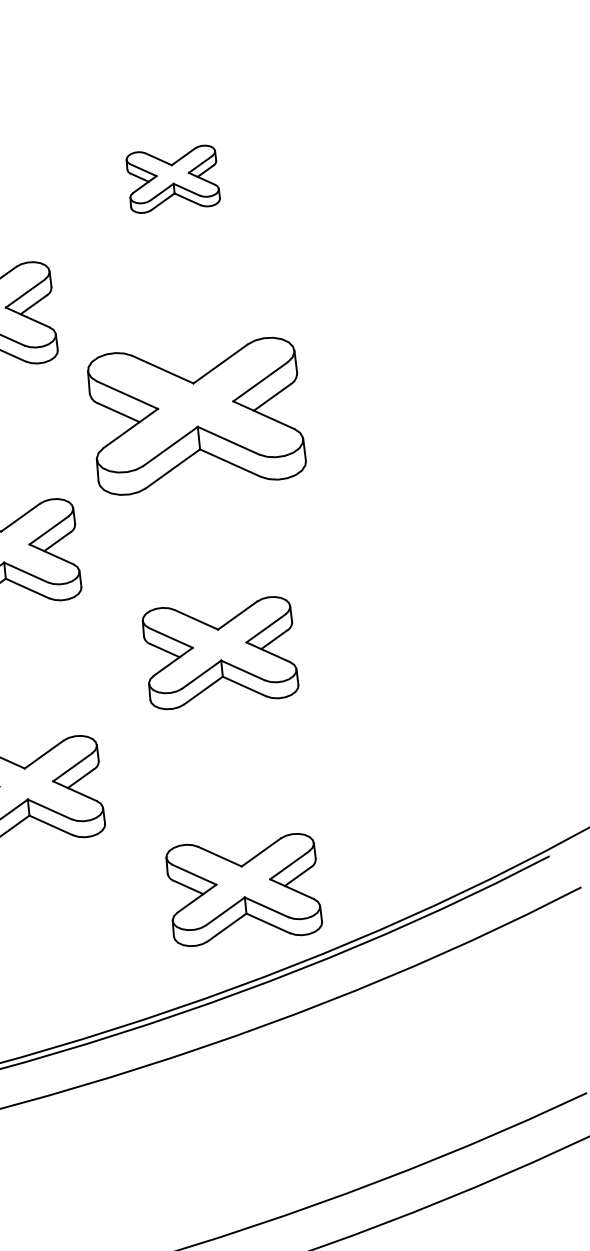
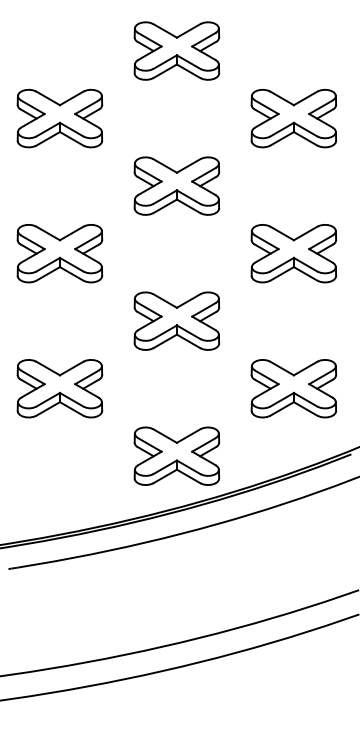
part: (172, 178) -> (176, 50), size x1.67
part: (389, 277) -> (293, 118), added
part: (195, 415) -> (176, 185), size x0.71
part: (413, 513) -> (293, 253), added
part: (436, 750) -> (293, 388), added

